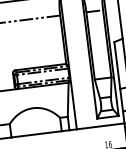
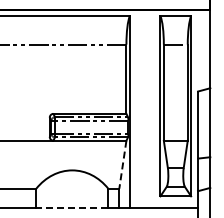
line: (68, 100) -> (122, 165), solid -> dashed
line: (36, 134) -> (72, 207), solid -> dashed

